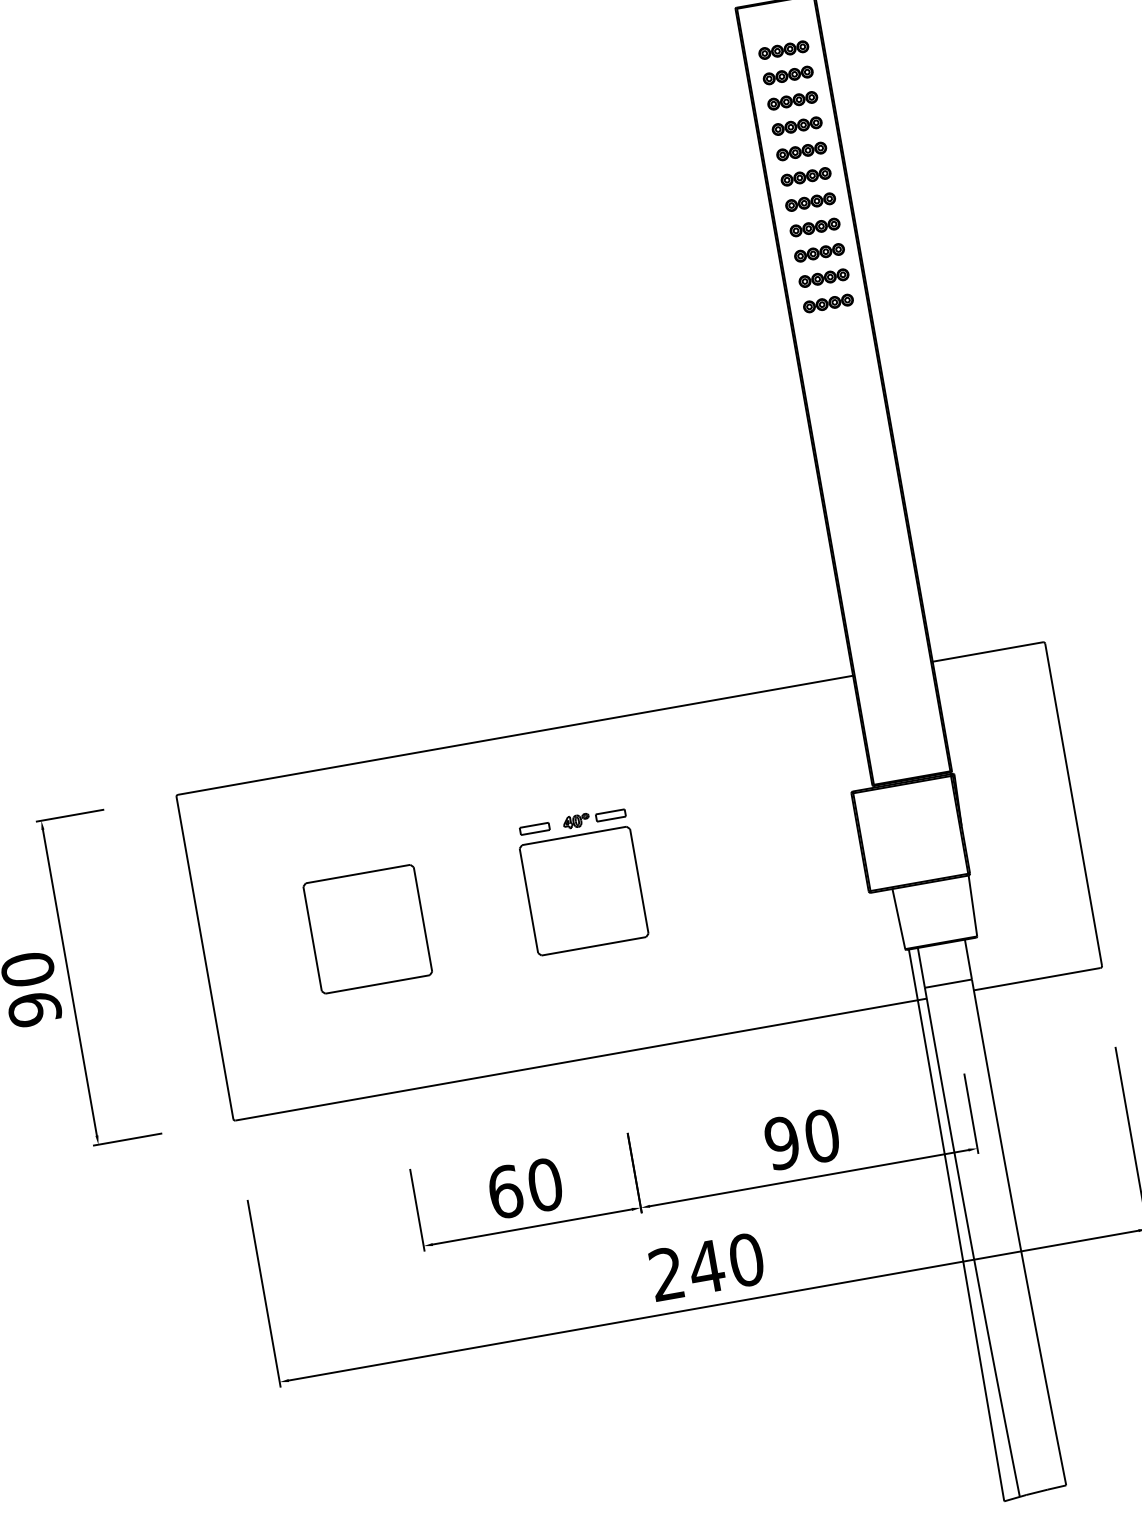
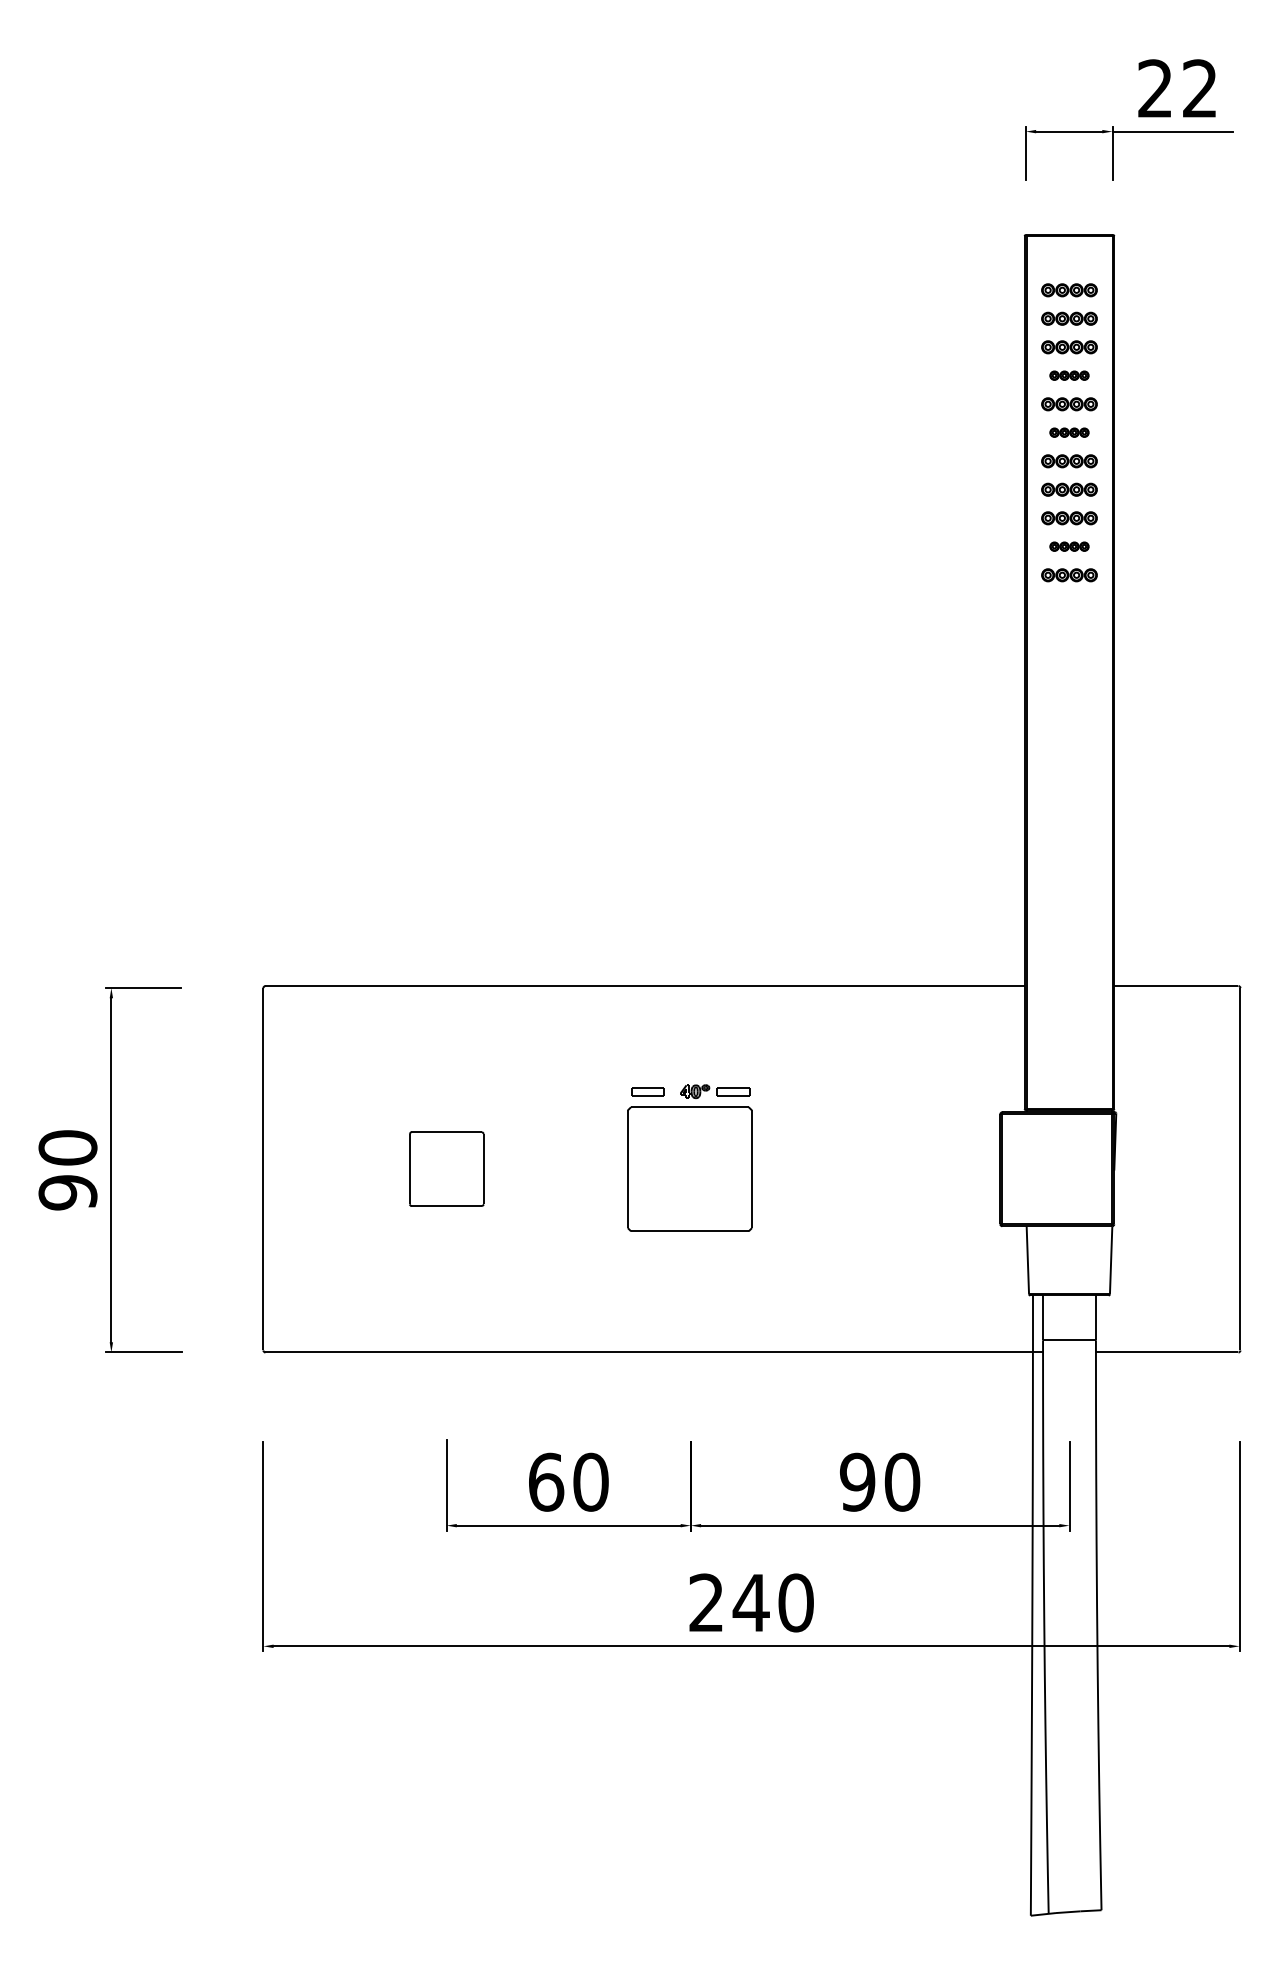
part: (797, 125) -> (1069, 375), size x0.7
part: (806, 176) -> (1069, 432), size x0.7
part: (823, 277) -> (1069, 546), size x0.7
part: (367, 928) -> (446, 1168), size x0.6

